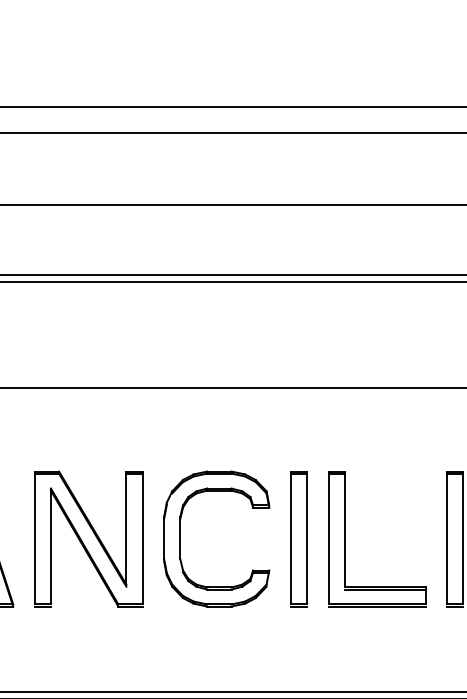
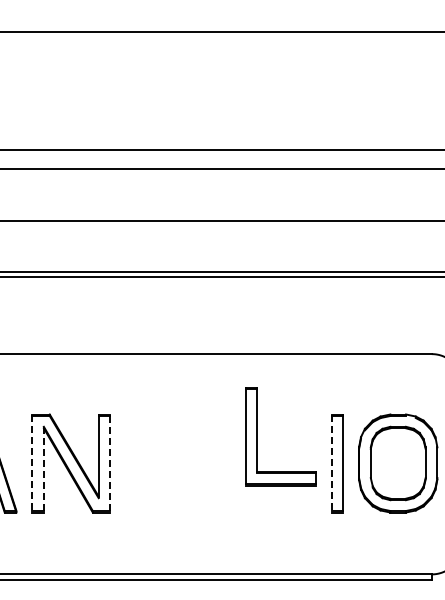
line: (142, 537) -> (110, 462), solid -> dashed
line: (35, 539) -> (32, 463), solid -> dashed
part: (181, 539) -> (138, 463), removed
part: (298, 539) -> (223, 463), removed
part: (345, 539) -> (257, 436), moved
line: (446, 539) -> (331, 463), solid -> dashed
line: (50, 545) -> (43, 468), solid -> dashed

